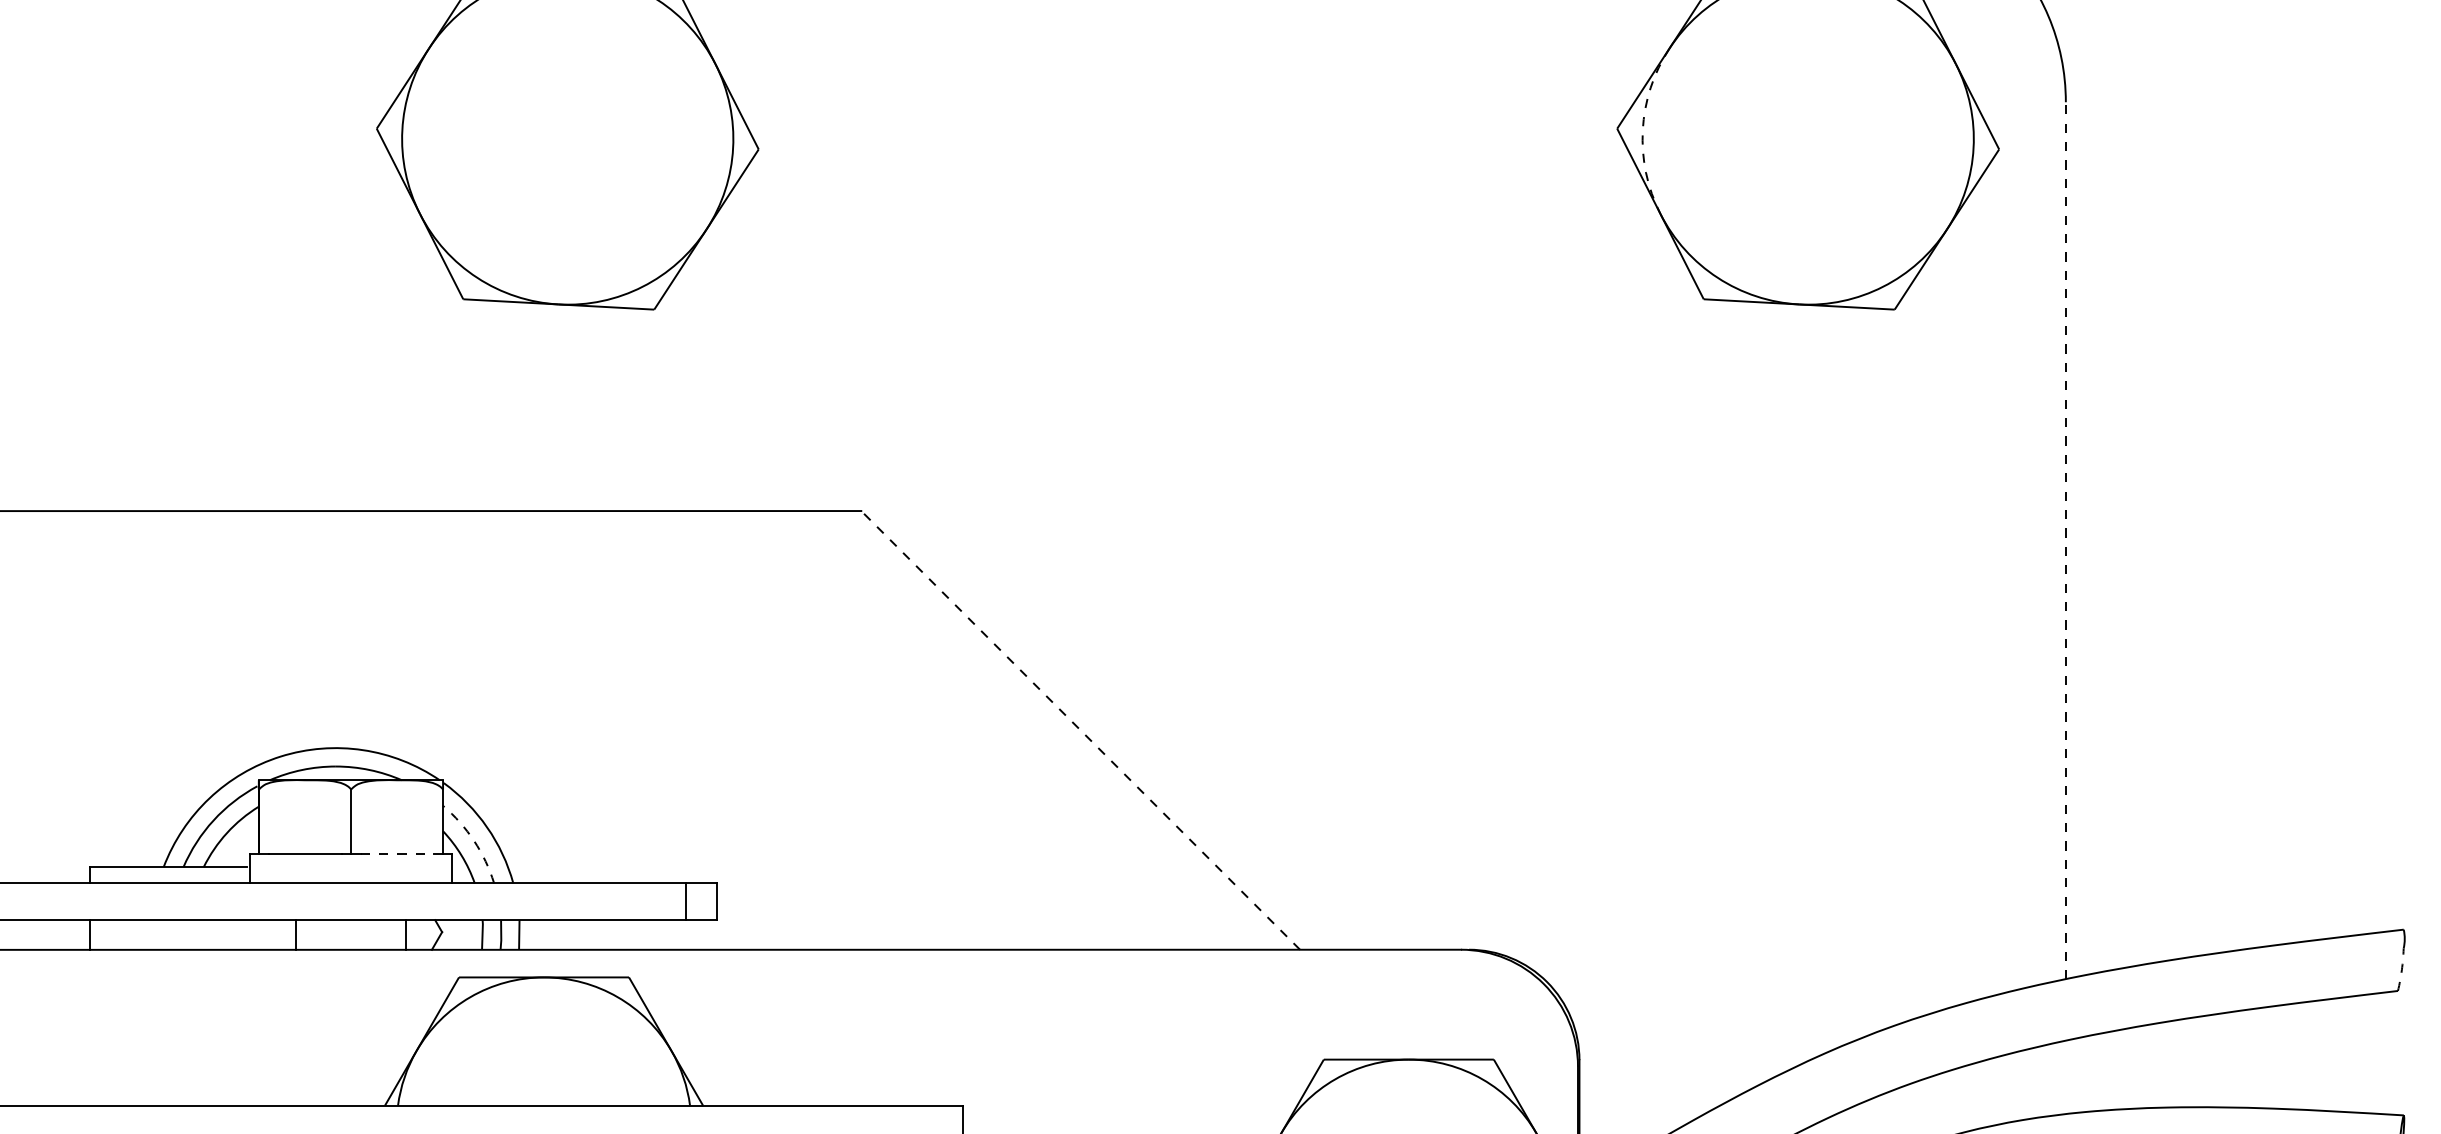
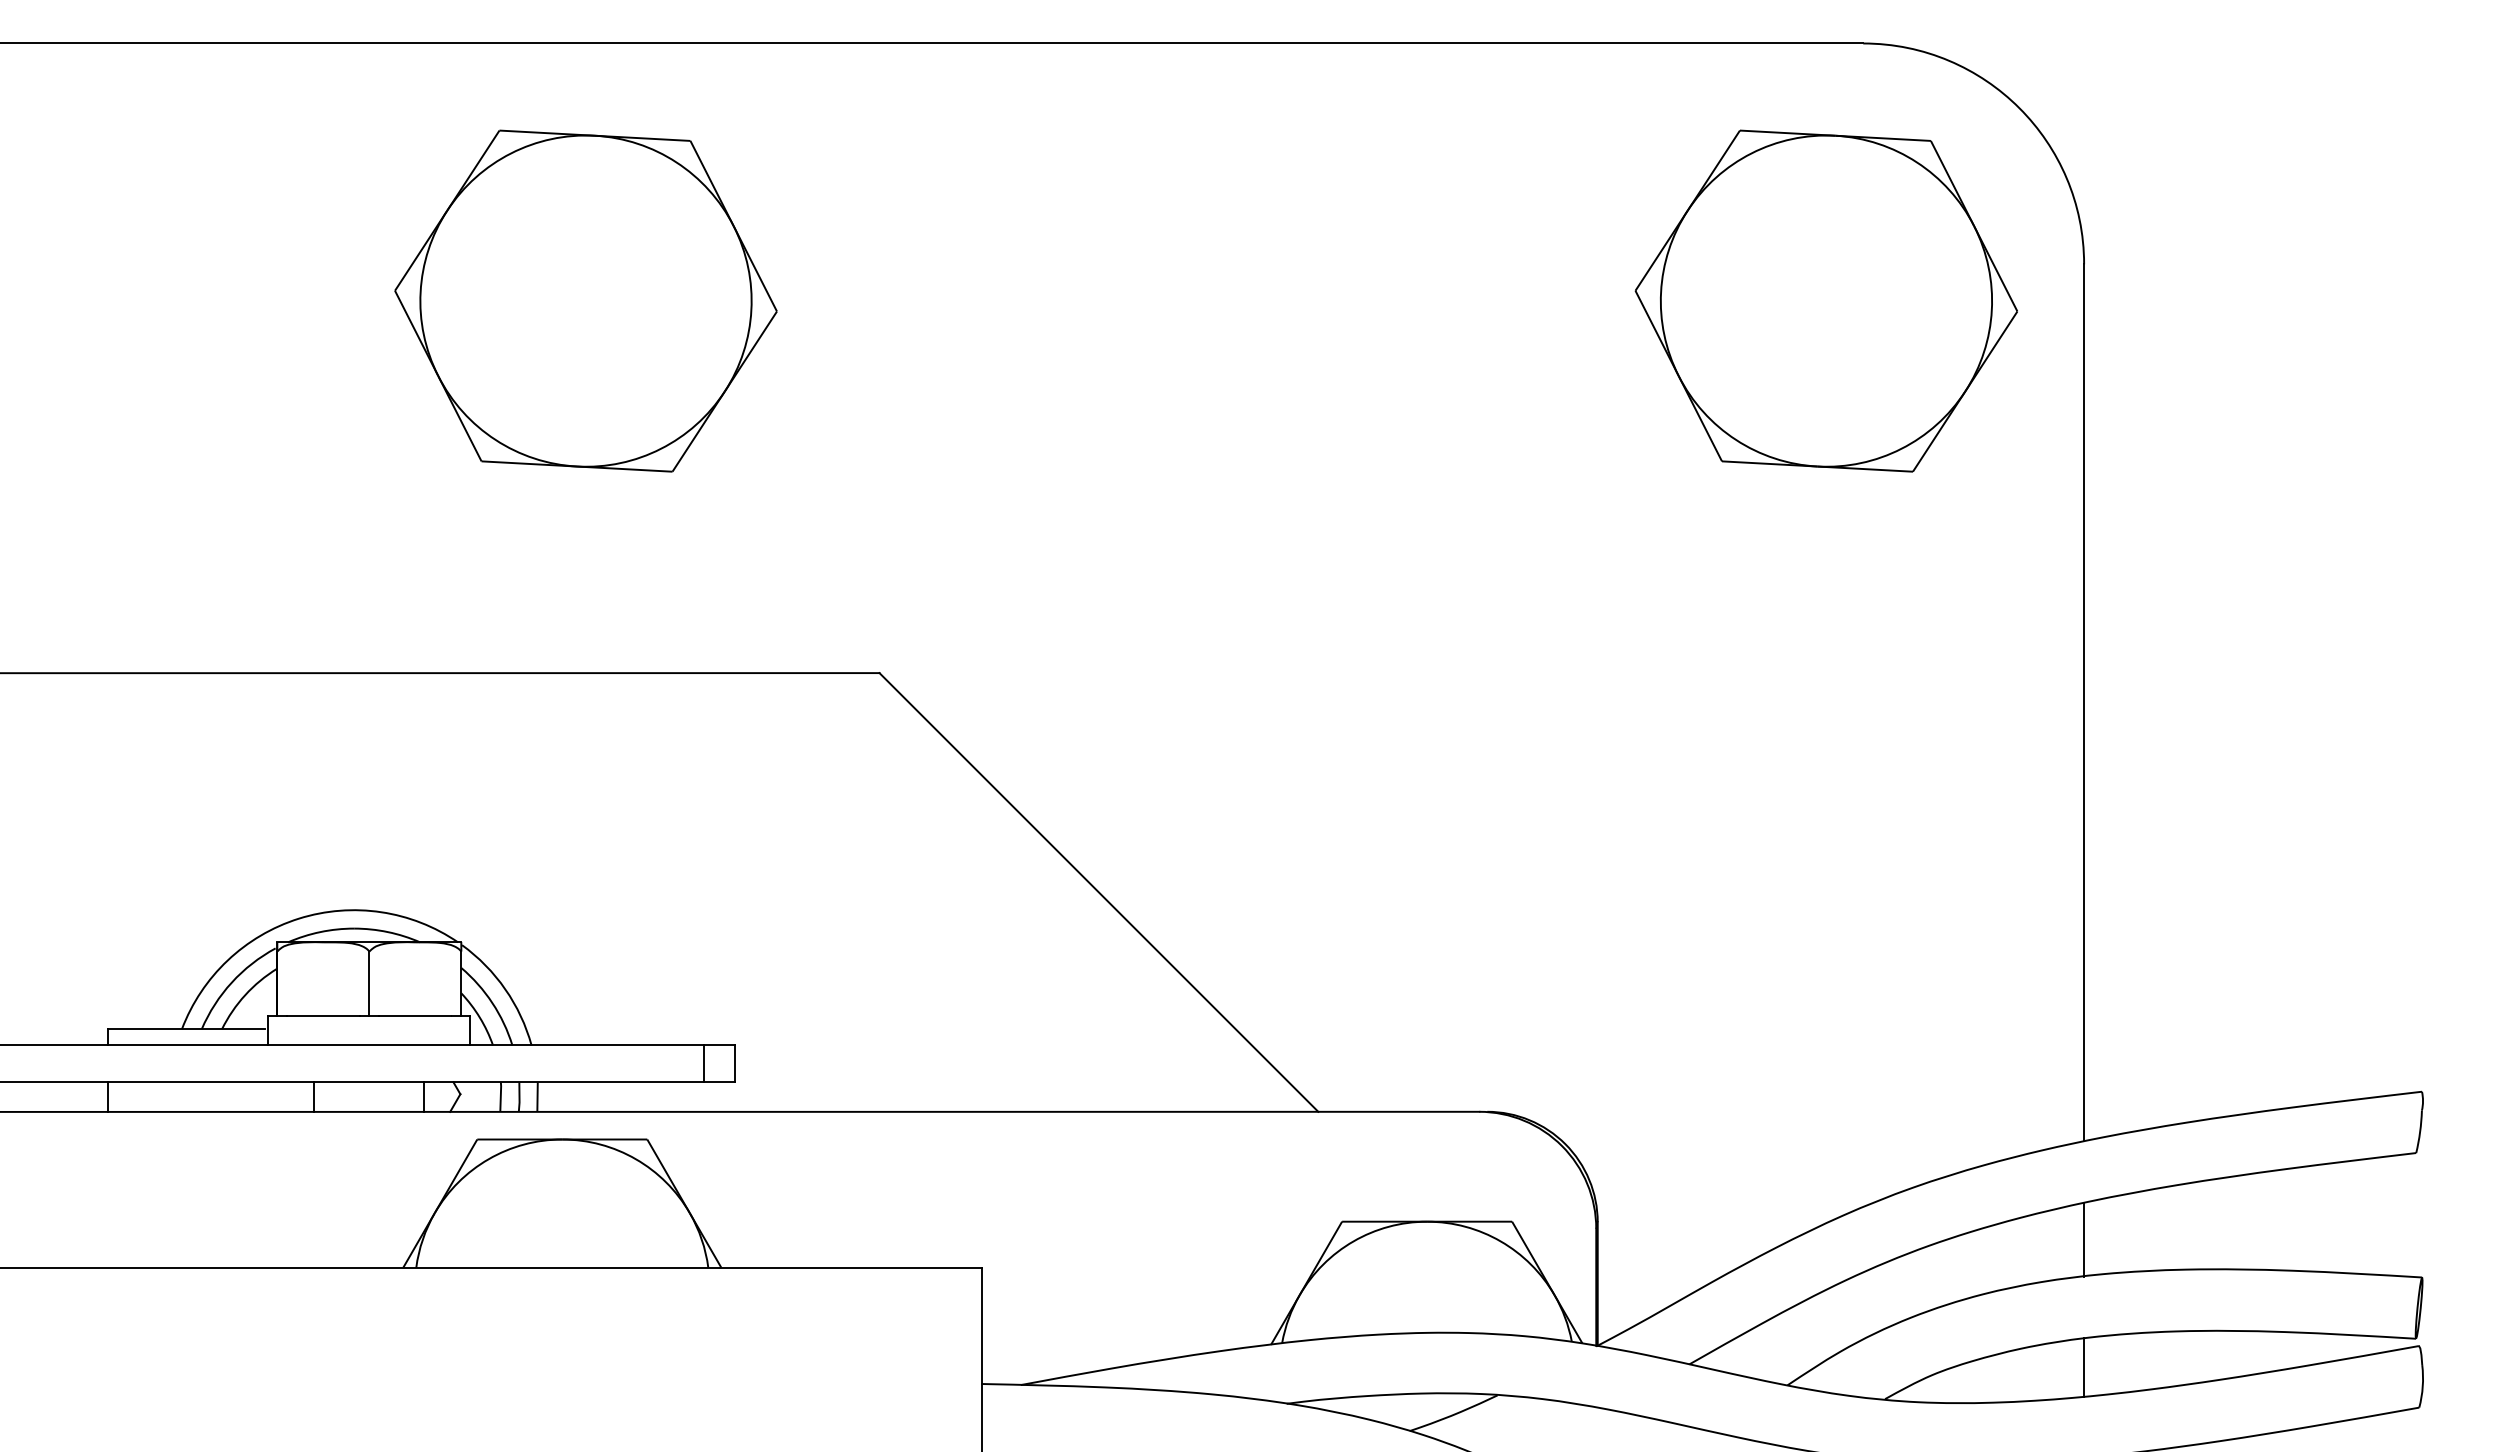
arc: (1643, 130) -> (1661, 292), dashed -> solid
line: (2066, 540) -> (2084, 702), dashed -> solid
line: (1080, 730) -> (1098, 892), dashed -> solid
arc: (474, 841) -> (492, 1003), dashed -> solid
line: (397, 853) -> (415, 1015), dashed -> solid
arc: (2402, 969) -> (2420, 1131), dashed -> solid
line: (2066, 1077) -> (2084, 1239), added

